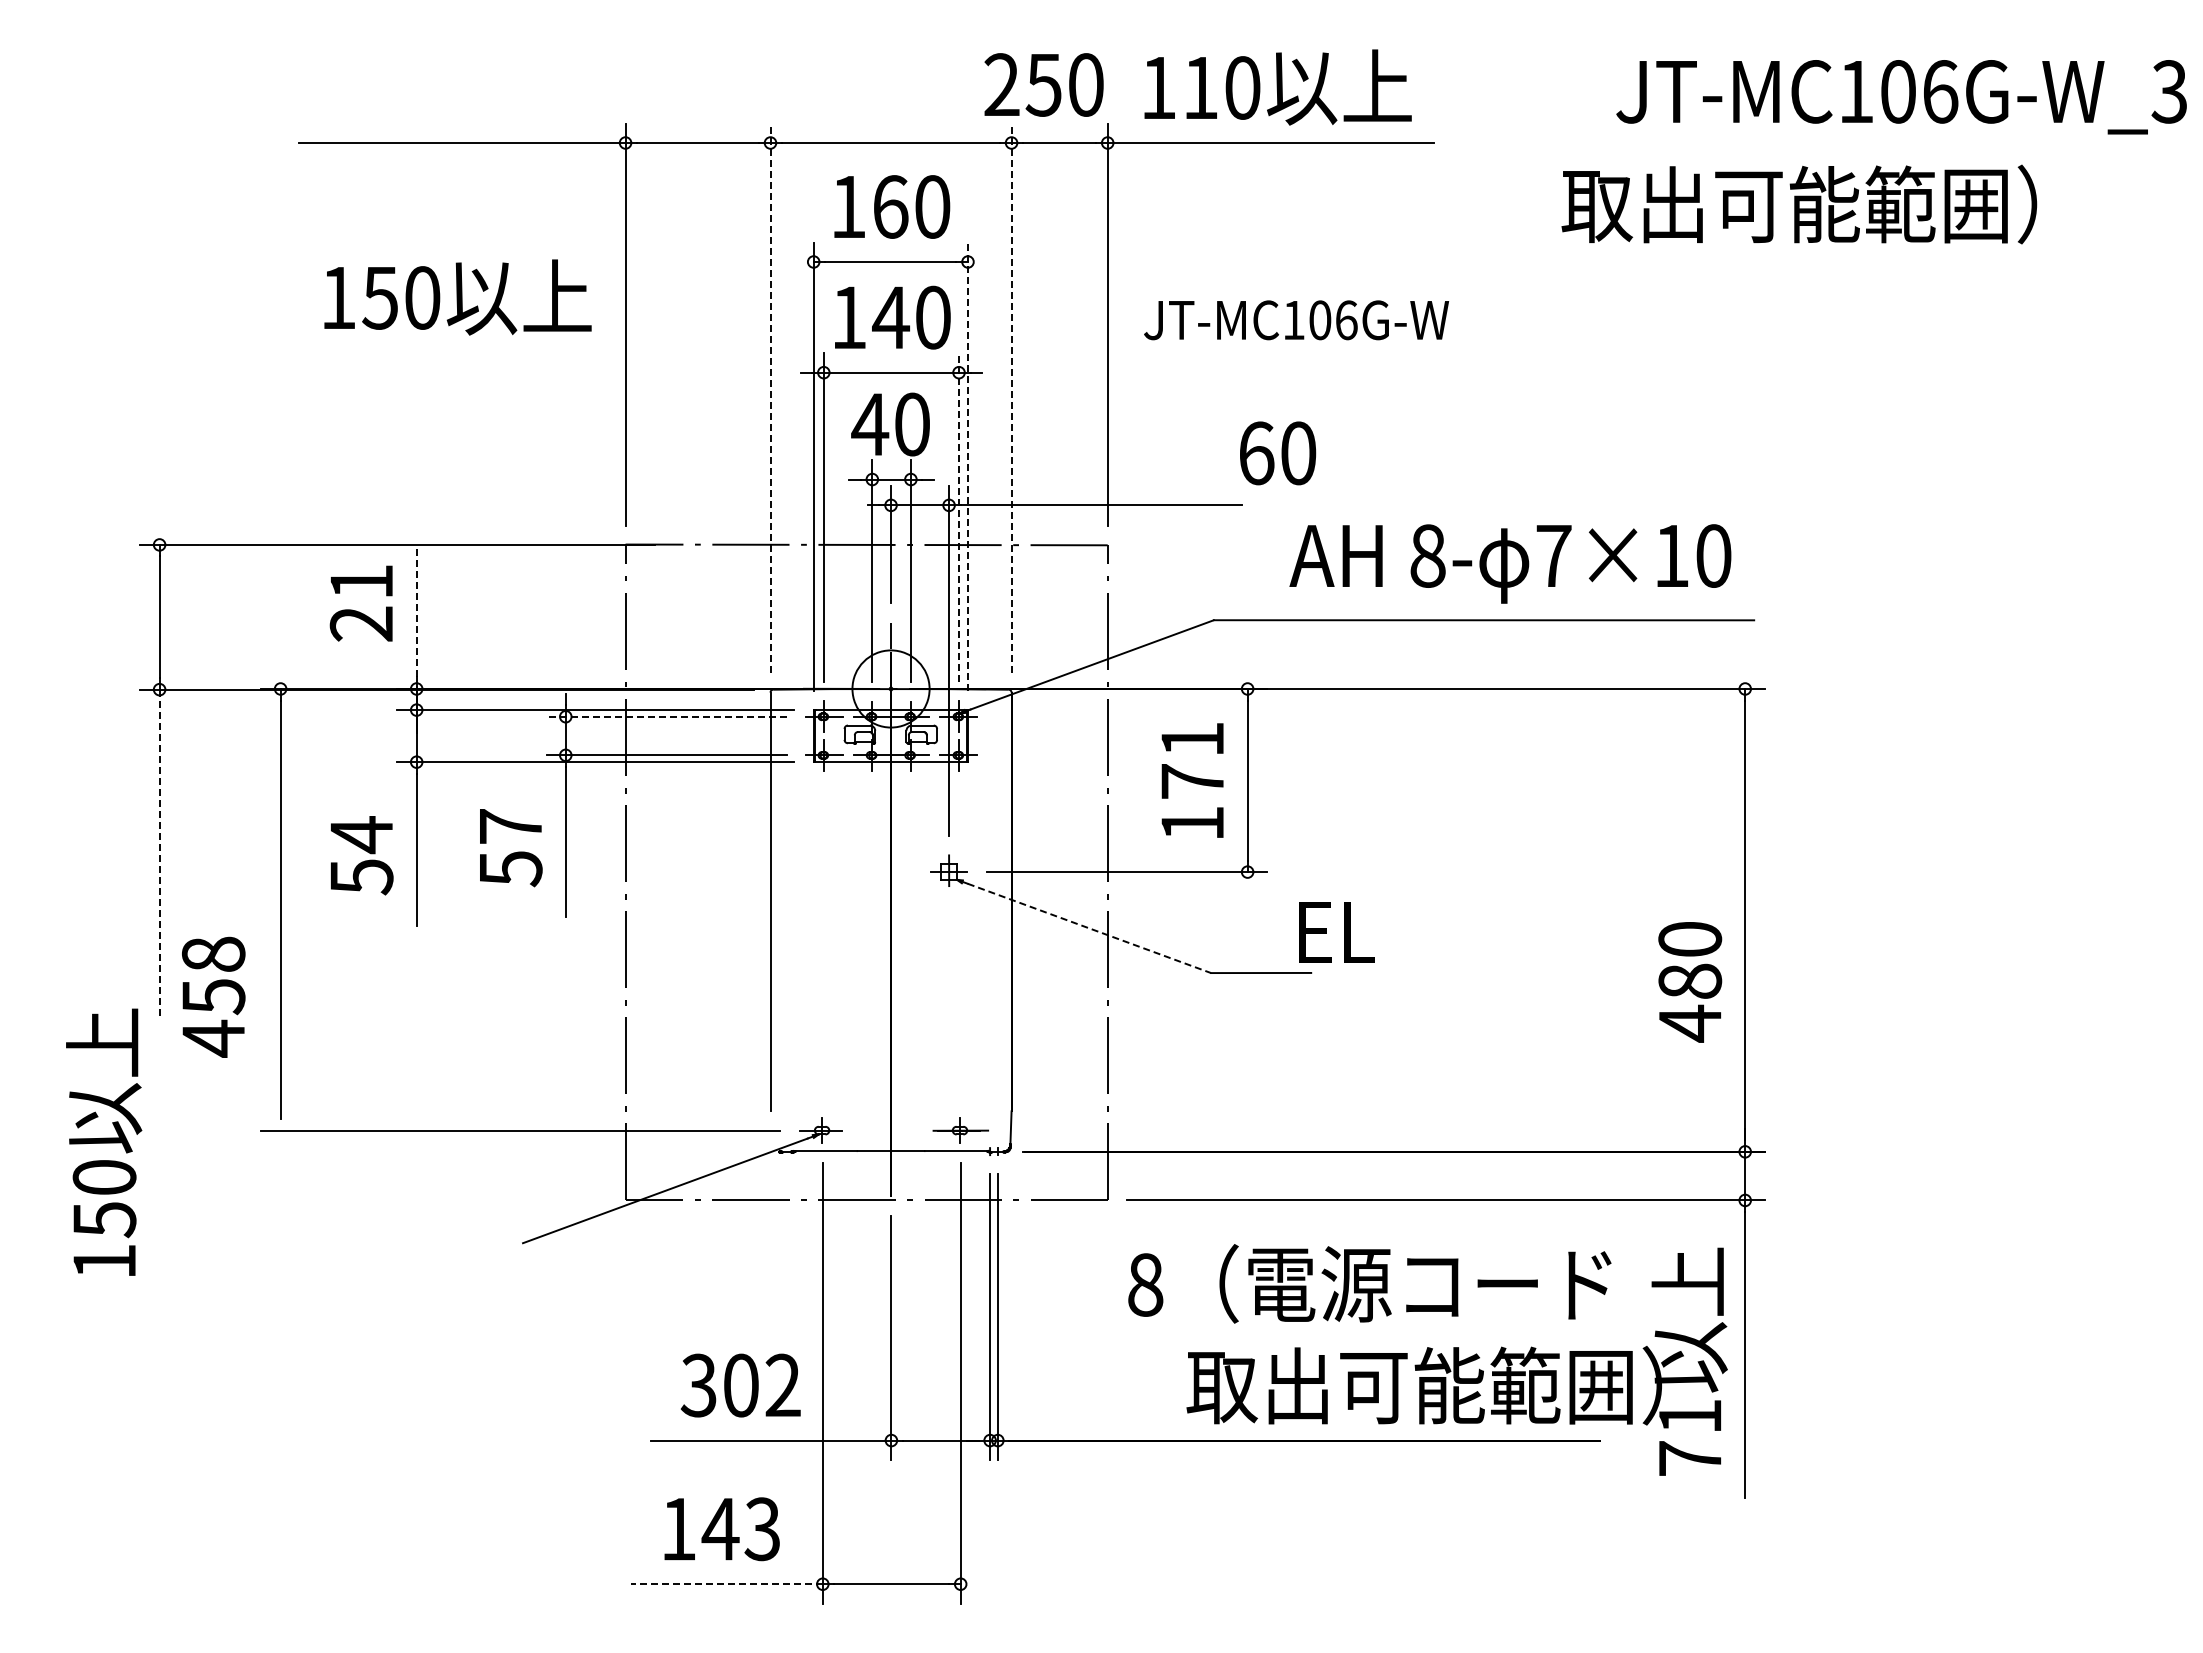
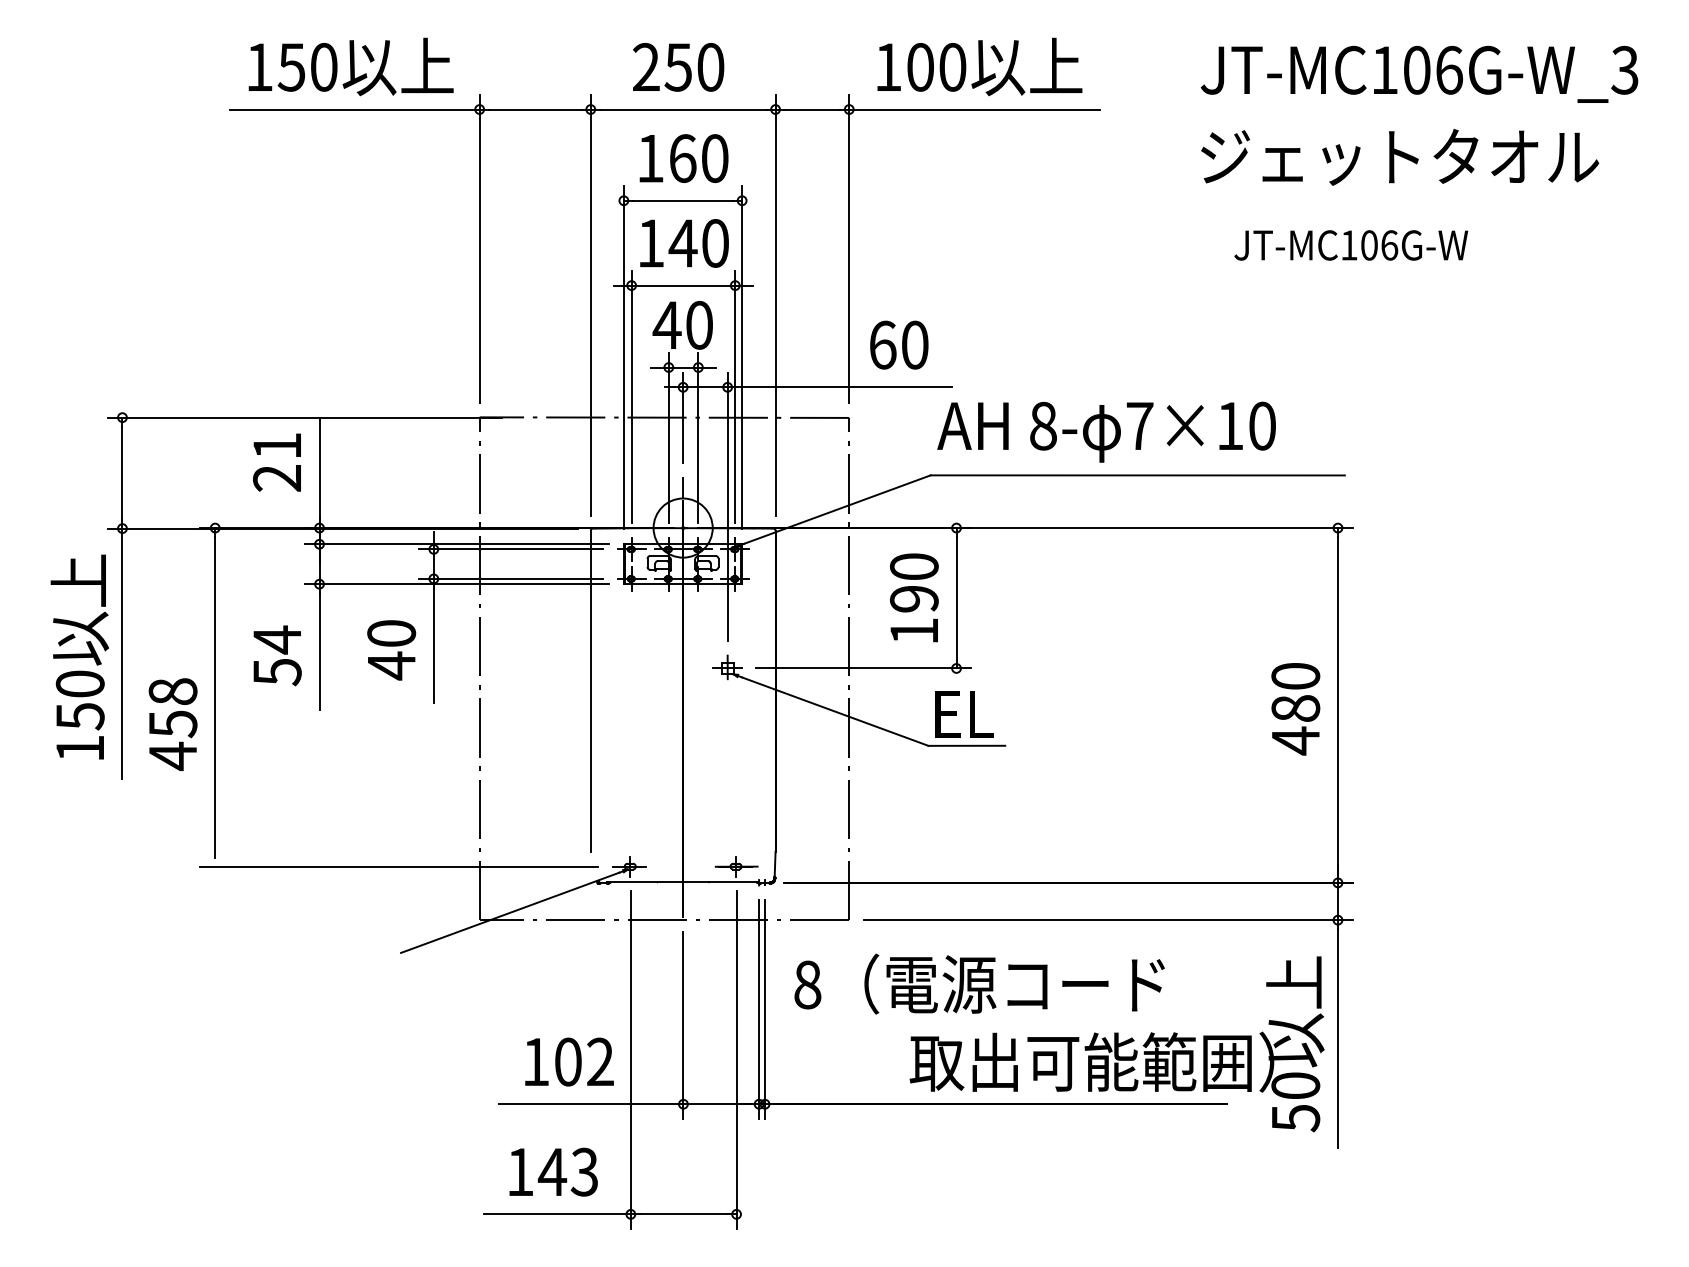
text: (1043, 84) -> (678, 66), moved
text: (1200, 87) -> (920, 66), 110 -> 100
text: (1901, 97) -> (1419, 74), moved
text: (1823, 204) -> (1397, 156), 取出可能範囲） -> ジェットタオル
text: (457, 297) -> (350, 66), moved
text: (1296, 320) -> (1351, 245), moved
line: (770, 398) -> (590, 305), dashed -> solid
line: (1011, 398) -> (775, 305), dashed -> solid
text: (1278, 453) -> (899, 345), moved
line: (967, 466) -> (741, 357), dashed -> solid
line: (959, 517) -> (735, 396), dashed -> solid
text: (1510, 563) -> (1106, 431), moved
line: (416, 611) -> (319, 468), dashed -> solid
line: (666, 716) -> (511, 549), dashed -> solid
text: (1192, 760) -> (914, 582), 171 -> 190
text: (510, 848) -> (391, 650), 57 -> 40
line: (159, 853) -> (122, 654), dashed -> solid
line: (1089, 928) -> (835, 711), dashed -> solid
text: (1336, 932) -> (964, 714), moved
text: (1690, 982) -> (1296, 709), moved
text: (213, 996) -> (172, 723), moved
text: (104, 1141) -> (80, 656), moved
text: (1369, 1283) -> (979, 983), moved
text: (698, 1385) -> (535, 1062), 302 -> 102
text: (1690, 1438) -> (1296, 1102), 71 -> 50
line: (726, 1584) -> (557, 1214), dashed -> solid

